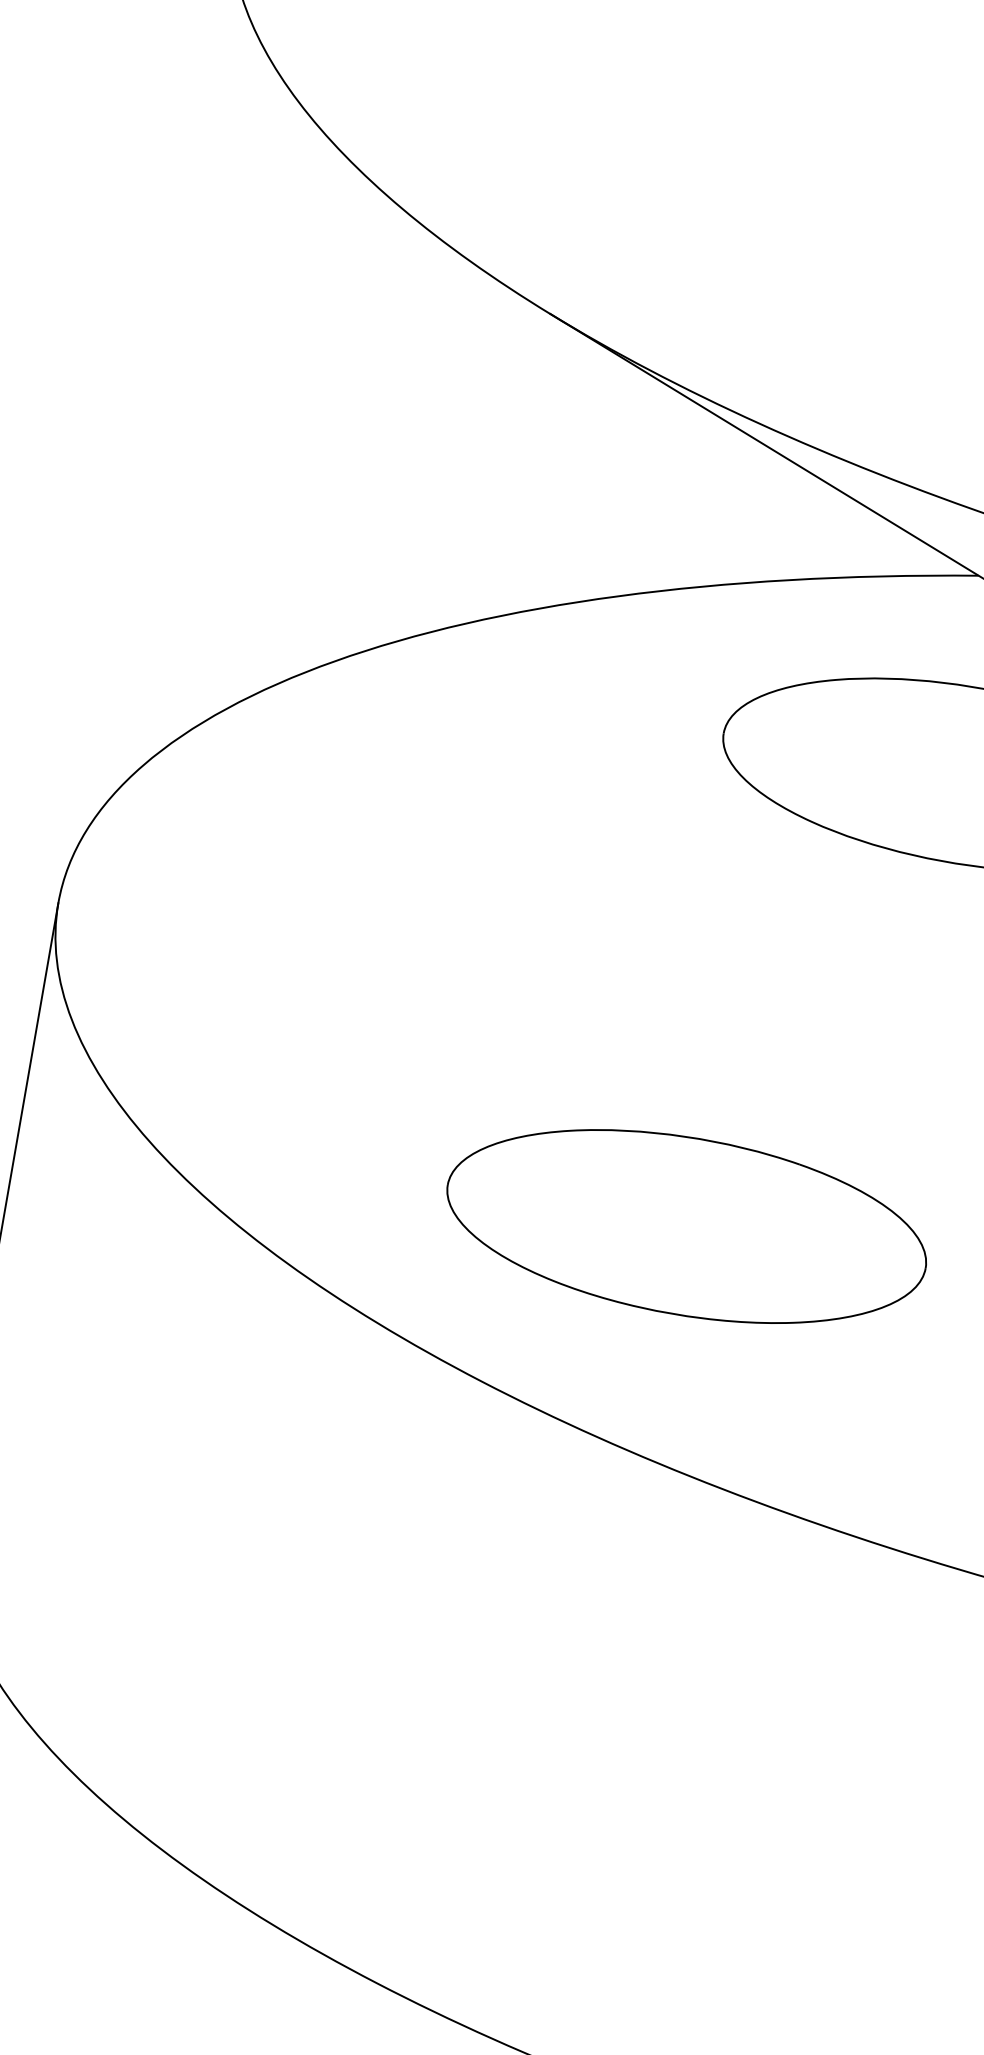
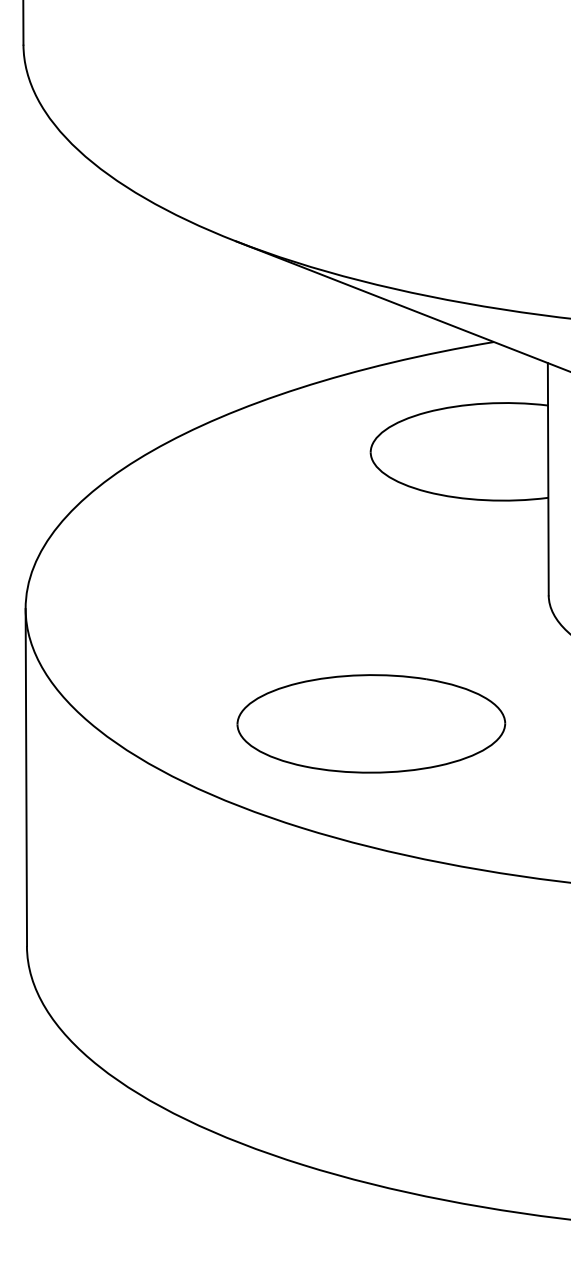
part: (687, 1225) -> (371, 723), moved

